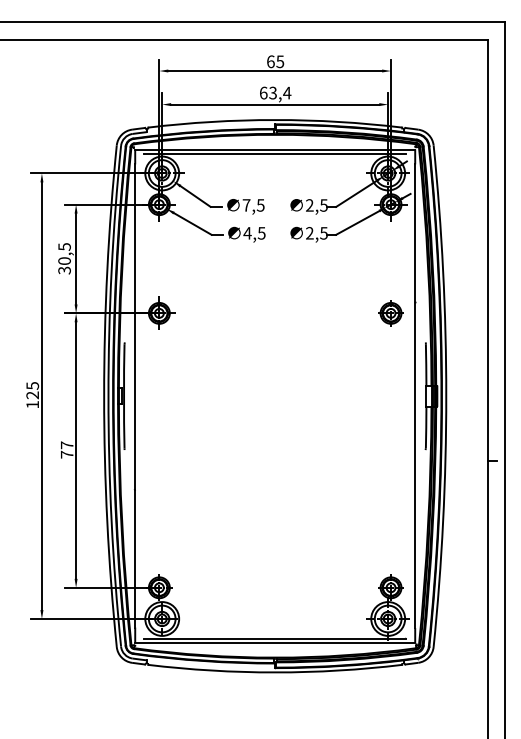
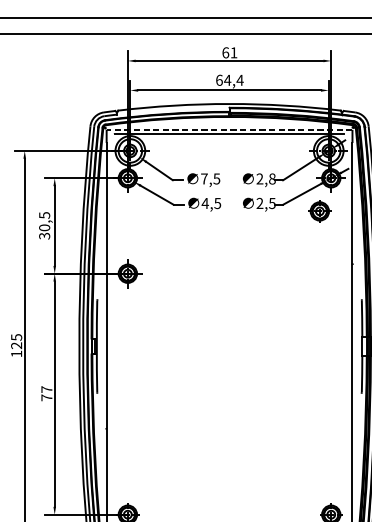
text: (280, 61) -> (234, 52), 65 -> 61
text: (272, 92) -> (227, 79), 63,4 -> 64,4
line: (275, 149) -> (229, 129), solid -> dashed
text: (323, 205) -> (271, 179), 2,5 -> 2,8
part: (390, 313) -> (319, 211), moved

